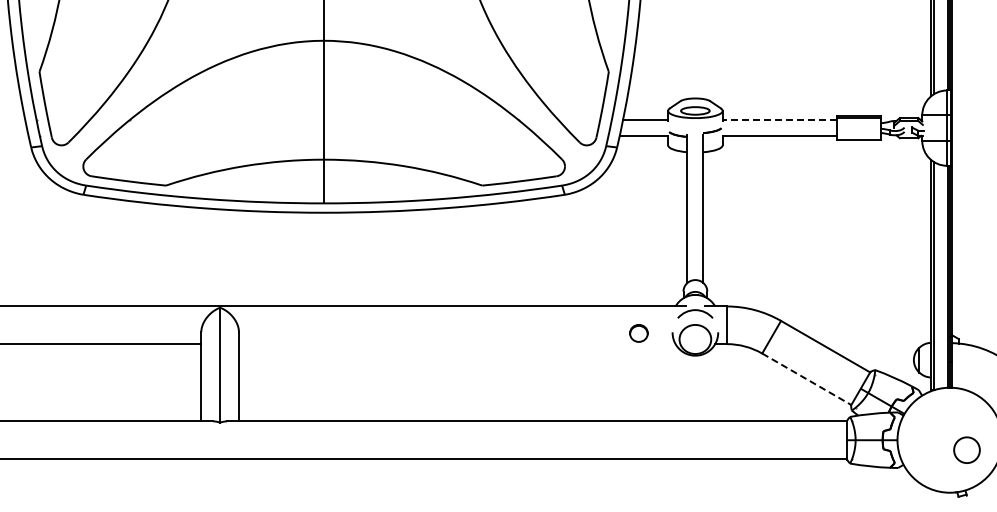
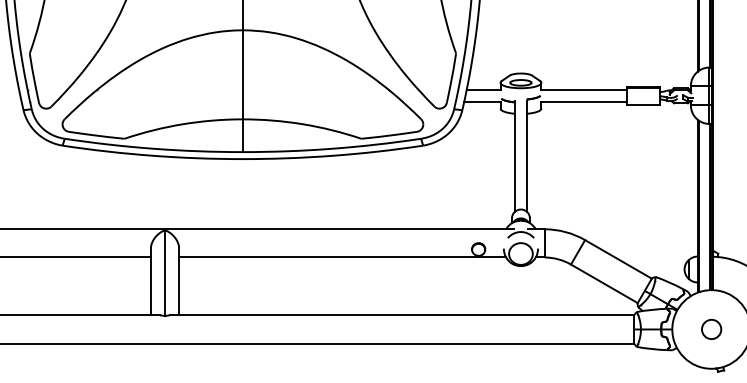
line: (779, 120) -> (583, 90), dashed -> solid
line: (456, 344) -> (342, 257), added
line: (807, 379) -> (604, 283), dashed -> solid
circle: (966, 449) -> (711, 328), moved

